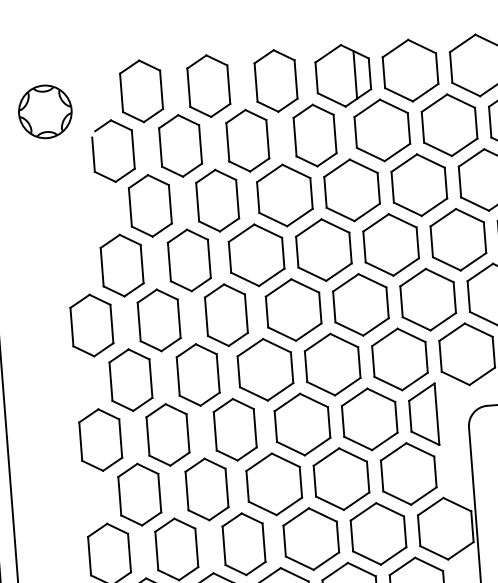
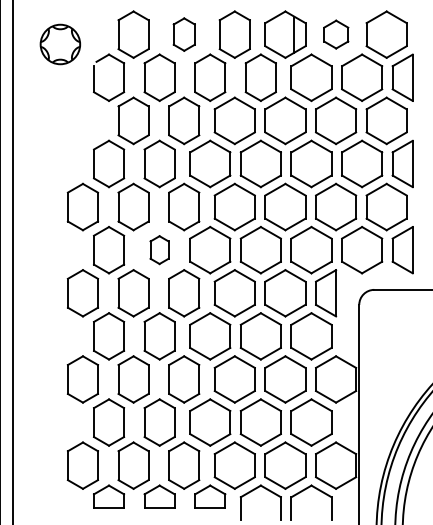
part: (411, 70) -> (336, 34), size x0.6
part: (209, 85) -> (184, 34), size x0.7
part: (197, 374) -> (159, 249), size x0.6

